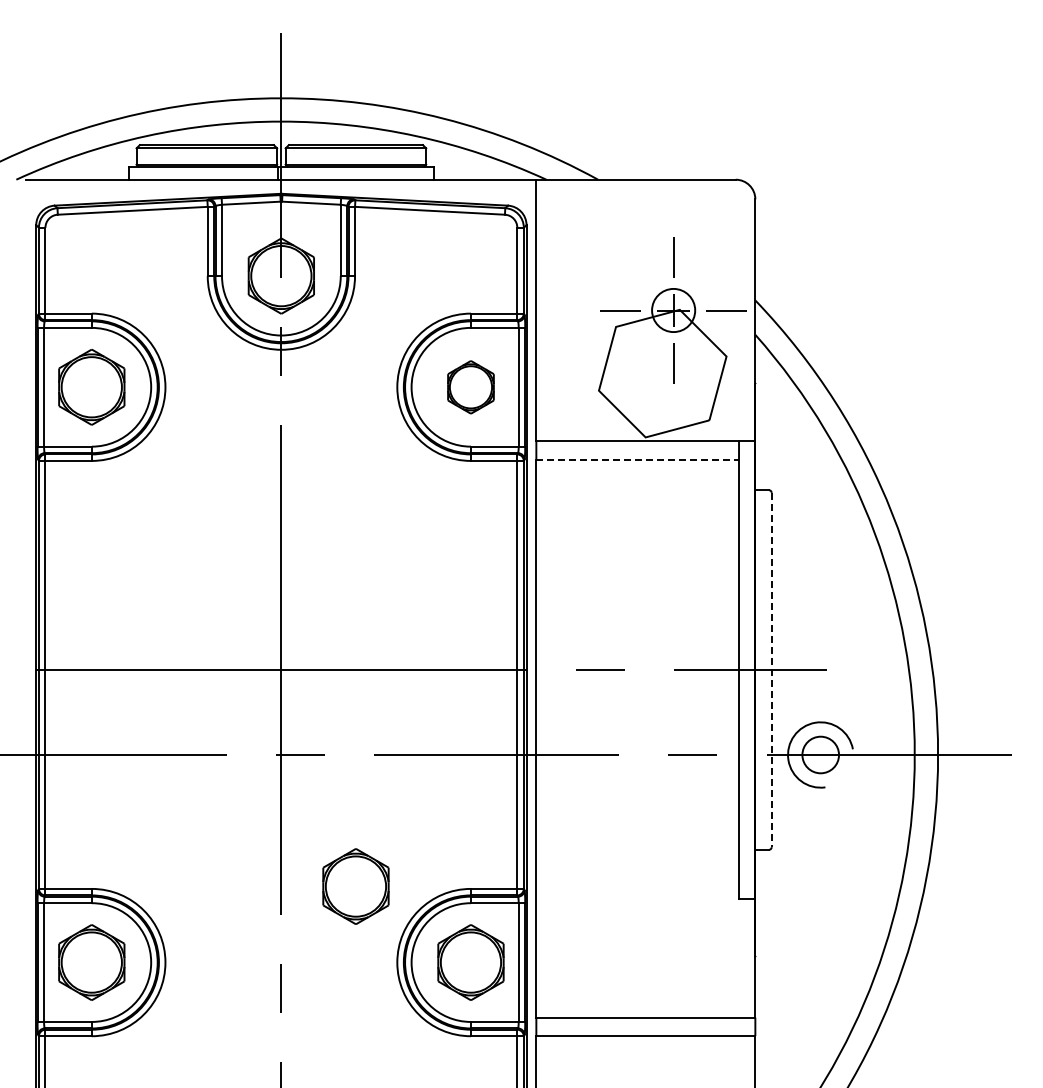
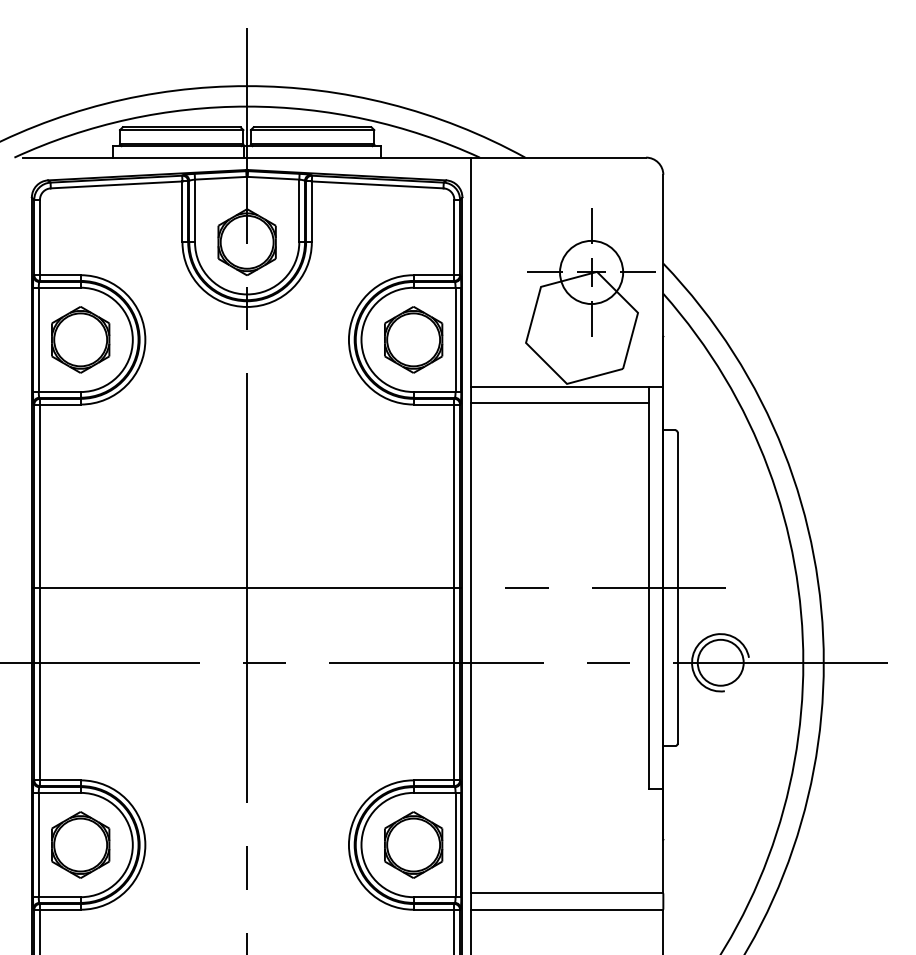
circle: (673, 310) -> (591, 272), size x1.67
part: (470, 387) -> (413, 340), size x1.43
line: (638, 459) -> (560, 403), dashed -> solid
line: (771, 670) -> (677, 588), dashed -> solid
circle: (820, 754) -> (720, 662), size x1.43
part: (355, 886) -> (312, 778), removed

